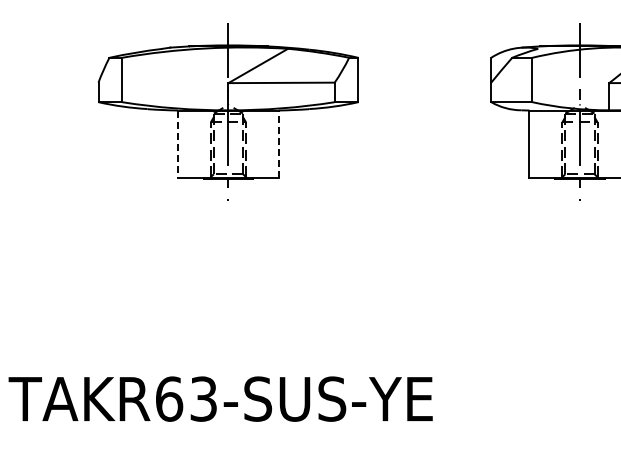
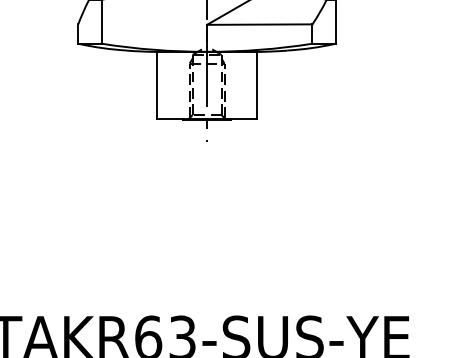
line: (177, 144) -> (156, 85), dashed -> solid
line: (278, 144) -> (256, 85), dashed -> solid

